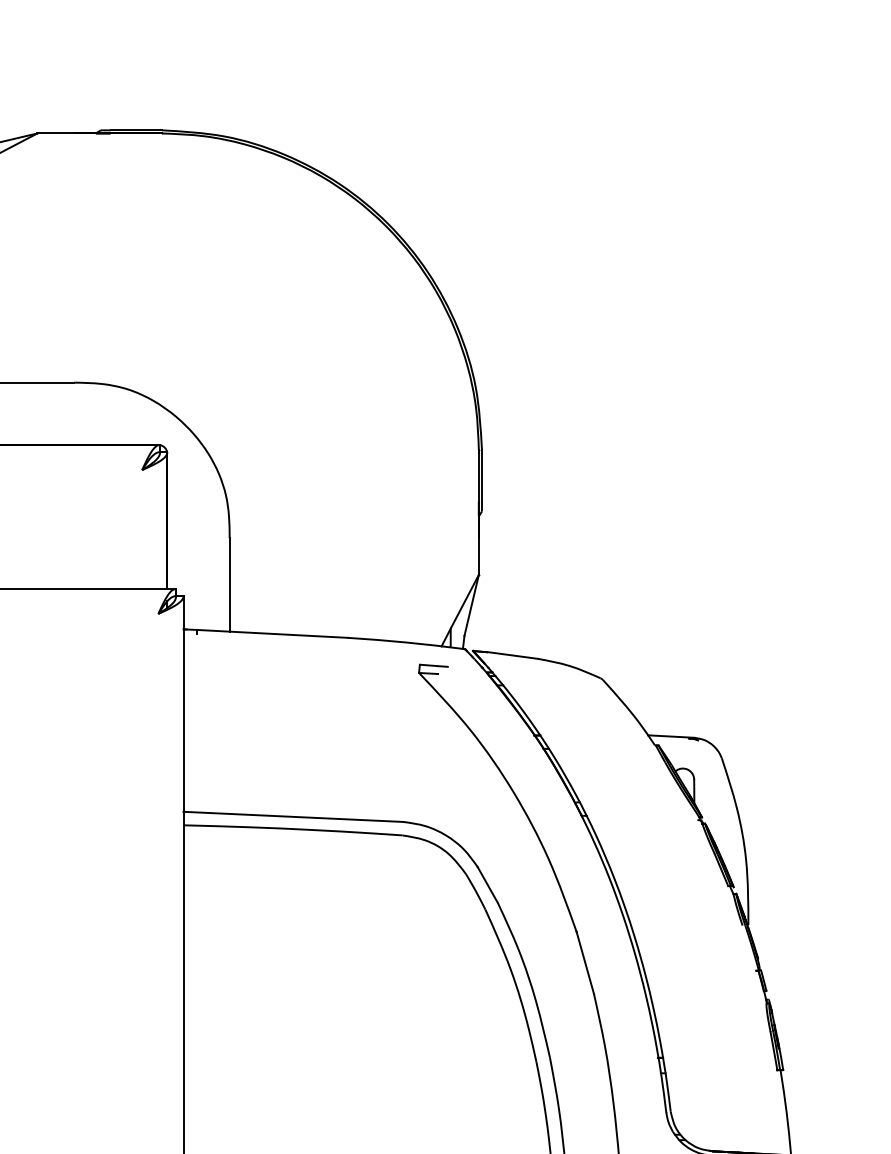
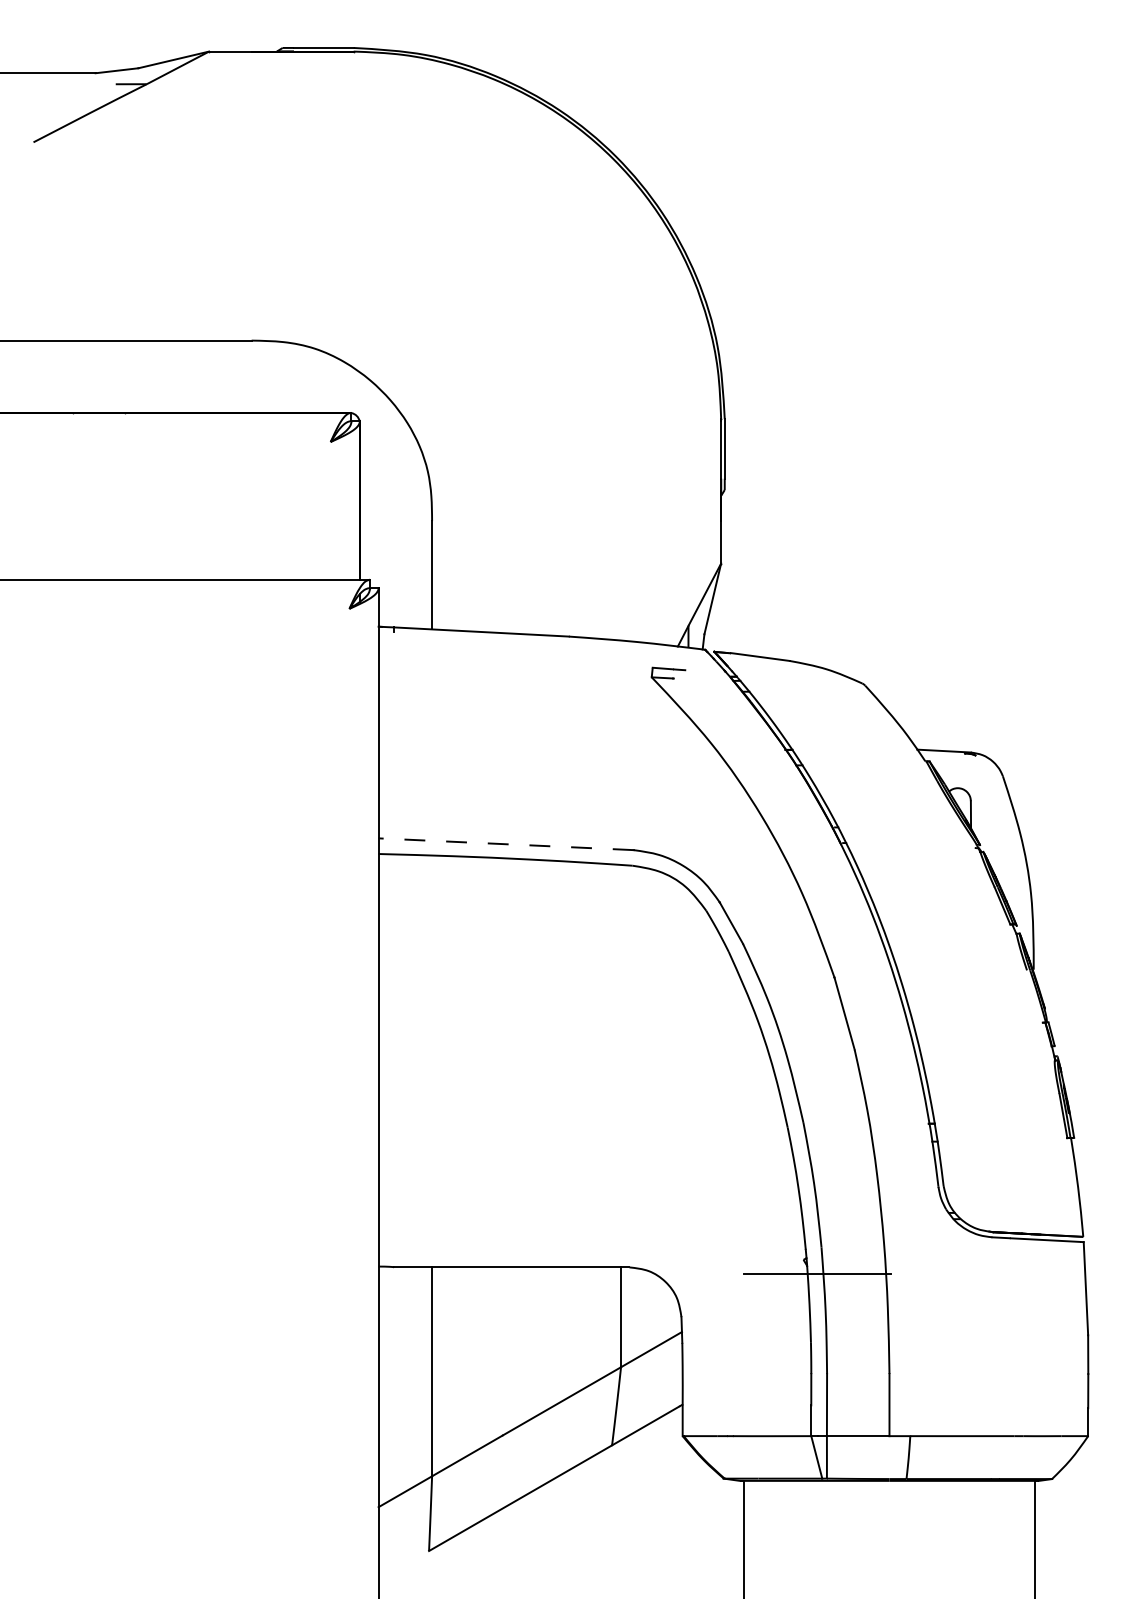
line: (293, 817) -> (506, 844), solid -> dashed

